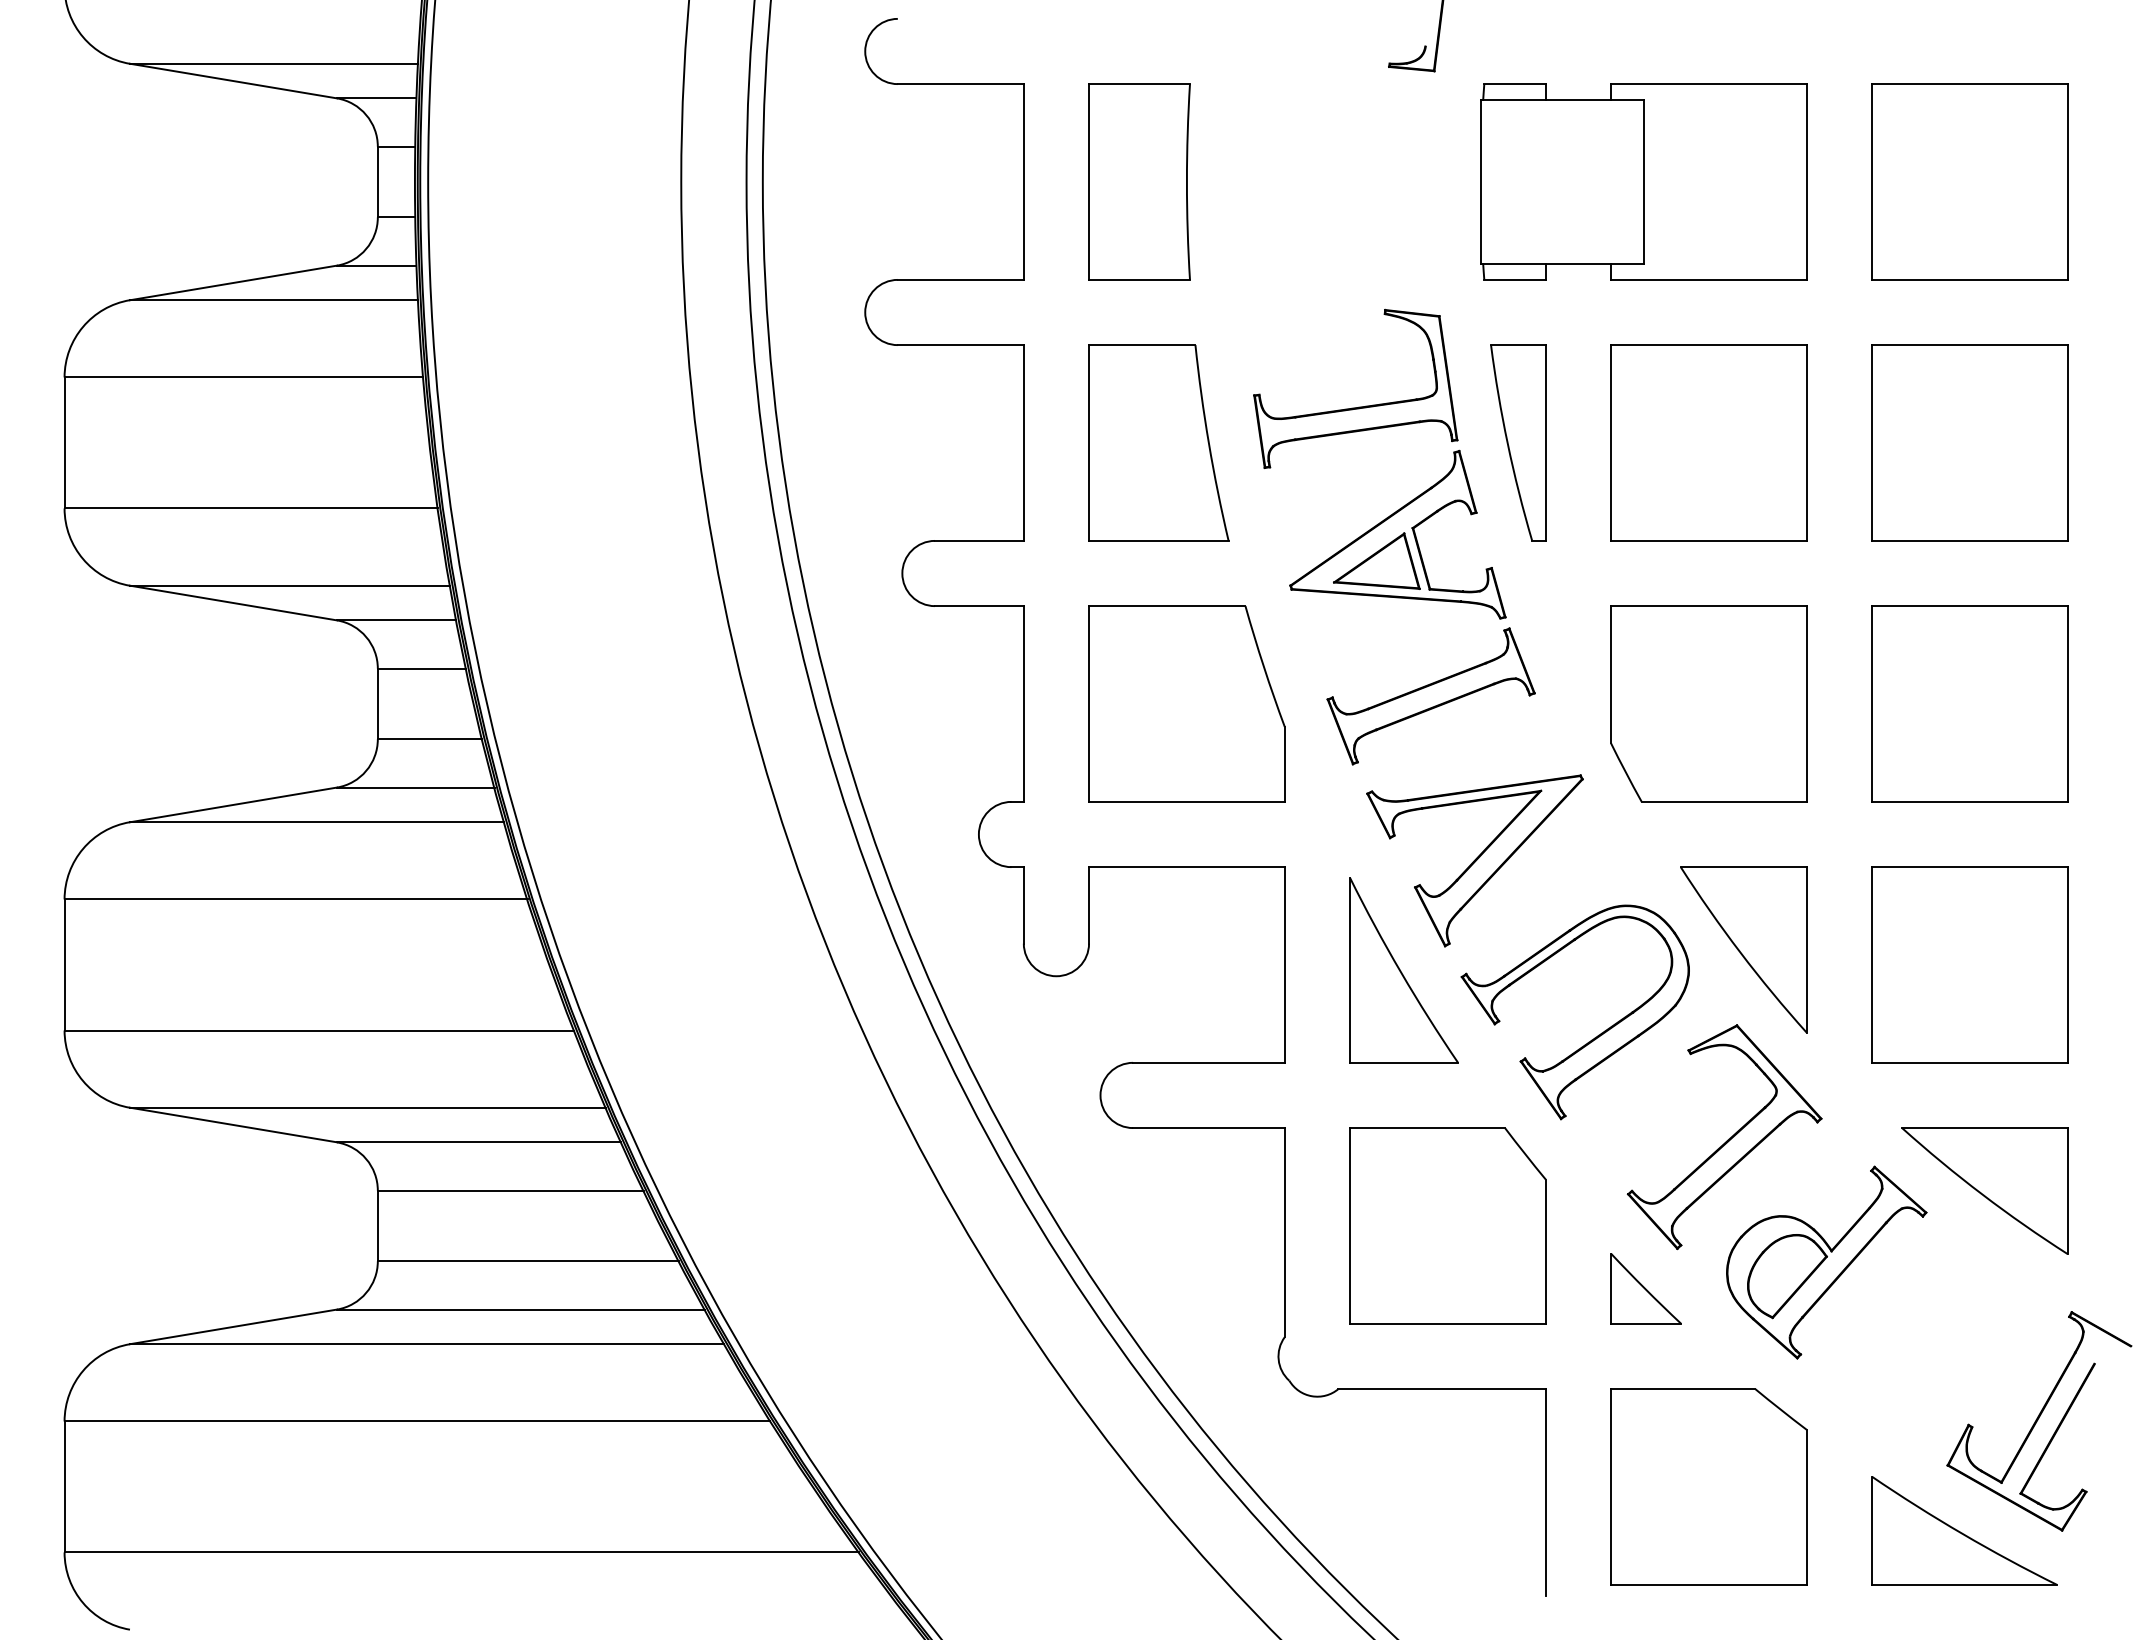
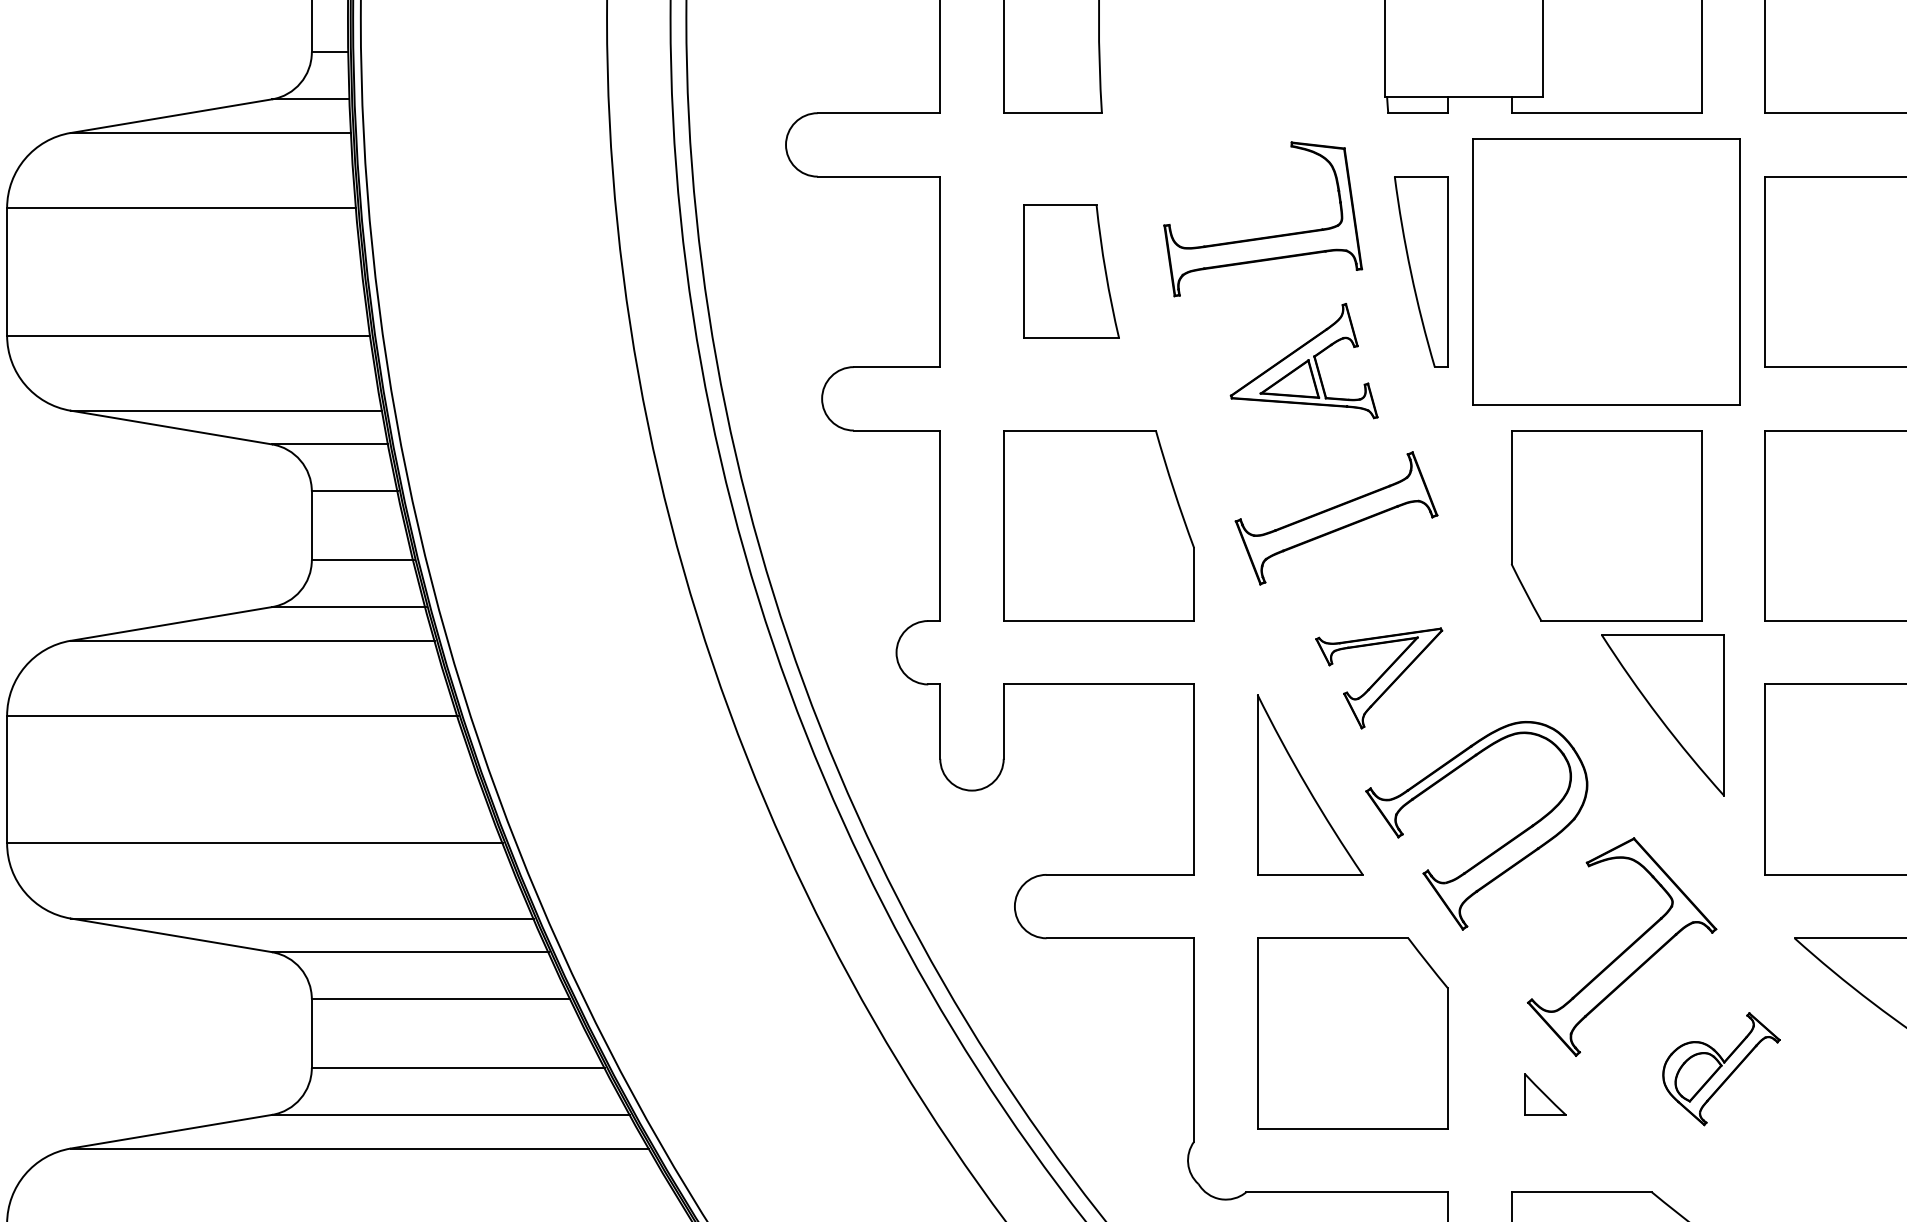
part: (1158, 442) -> (1071, 271), size x0.7
part: (1708, 442) -> (1606, 271), size x1.4
part: (1397, 534) -> (1303, 360), size x0.7
part: (1474, 860) -> (1378, 678), size x0.6
part: (1743, 949) -> (1662, 714), moved
part: (1826, 1262) -> (1721, 1069), size x0.6
part: (1645, 1288) -> (1545, 1094), size x0.6

